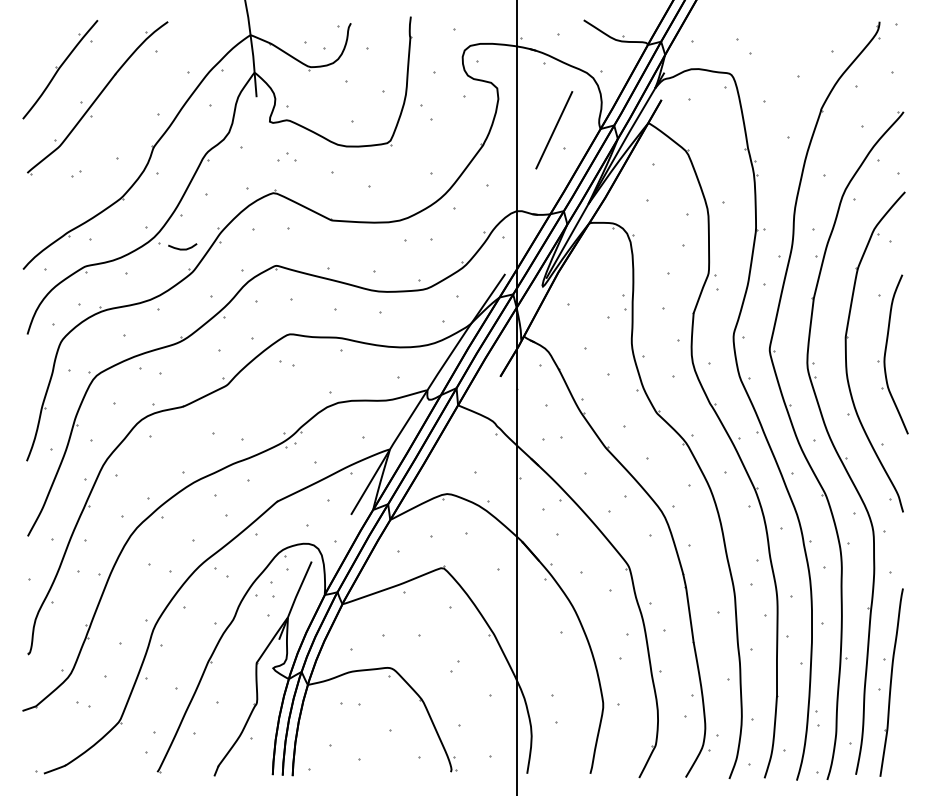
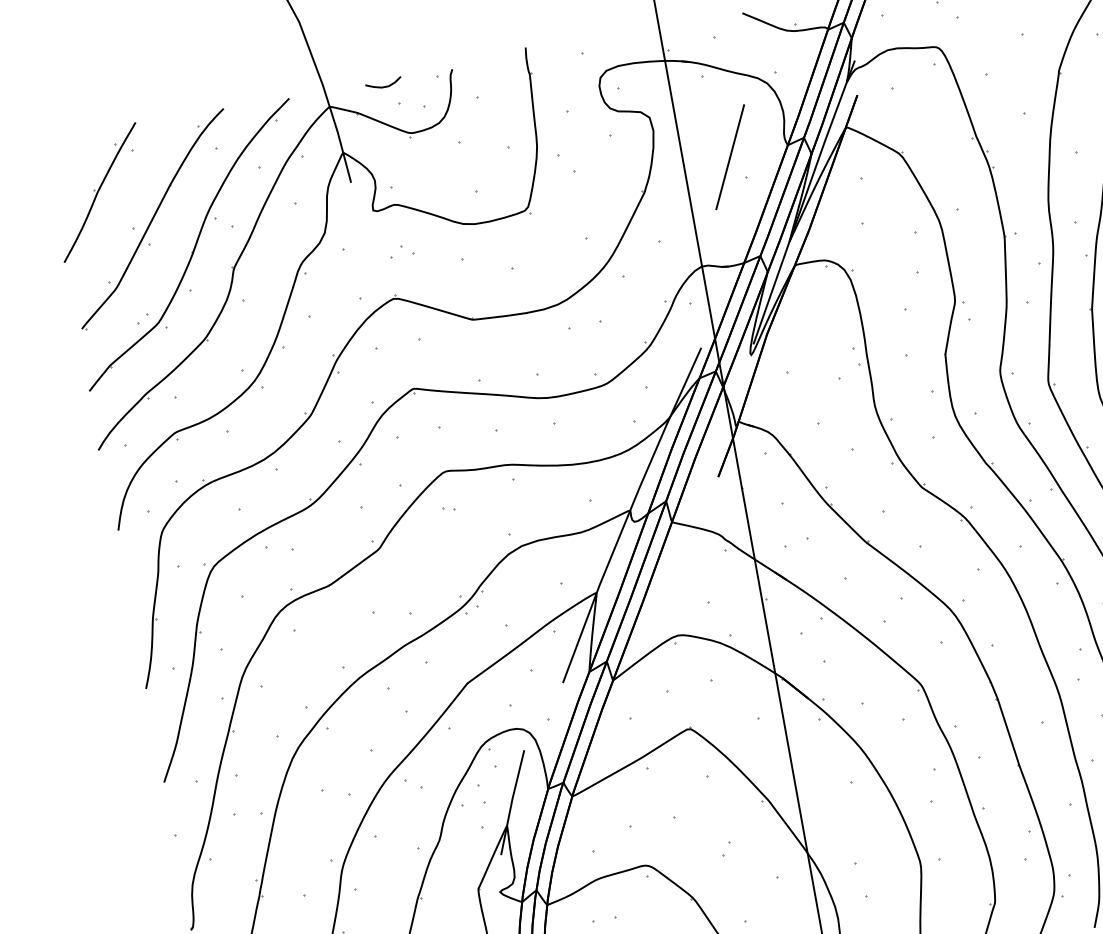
part: (122, 122) -> (189, 244), added
curve: (182, 248) -> (383, 85), moved
part: (287, 363) -> (449, 508), size x0.62

